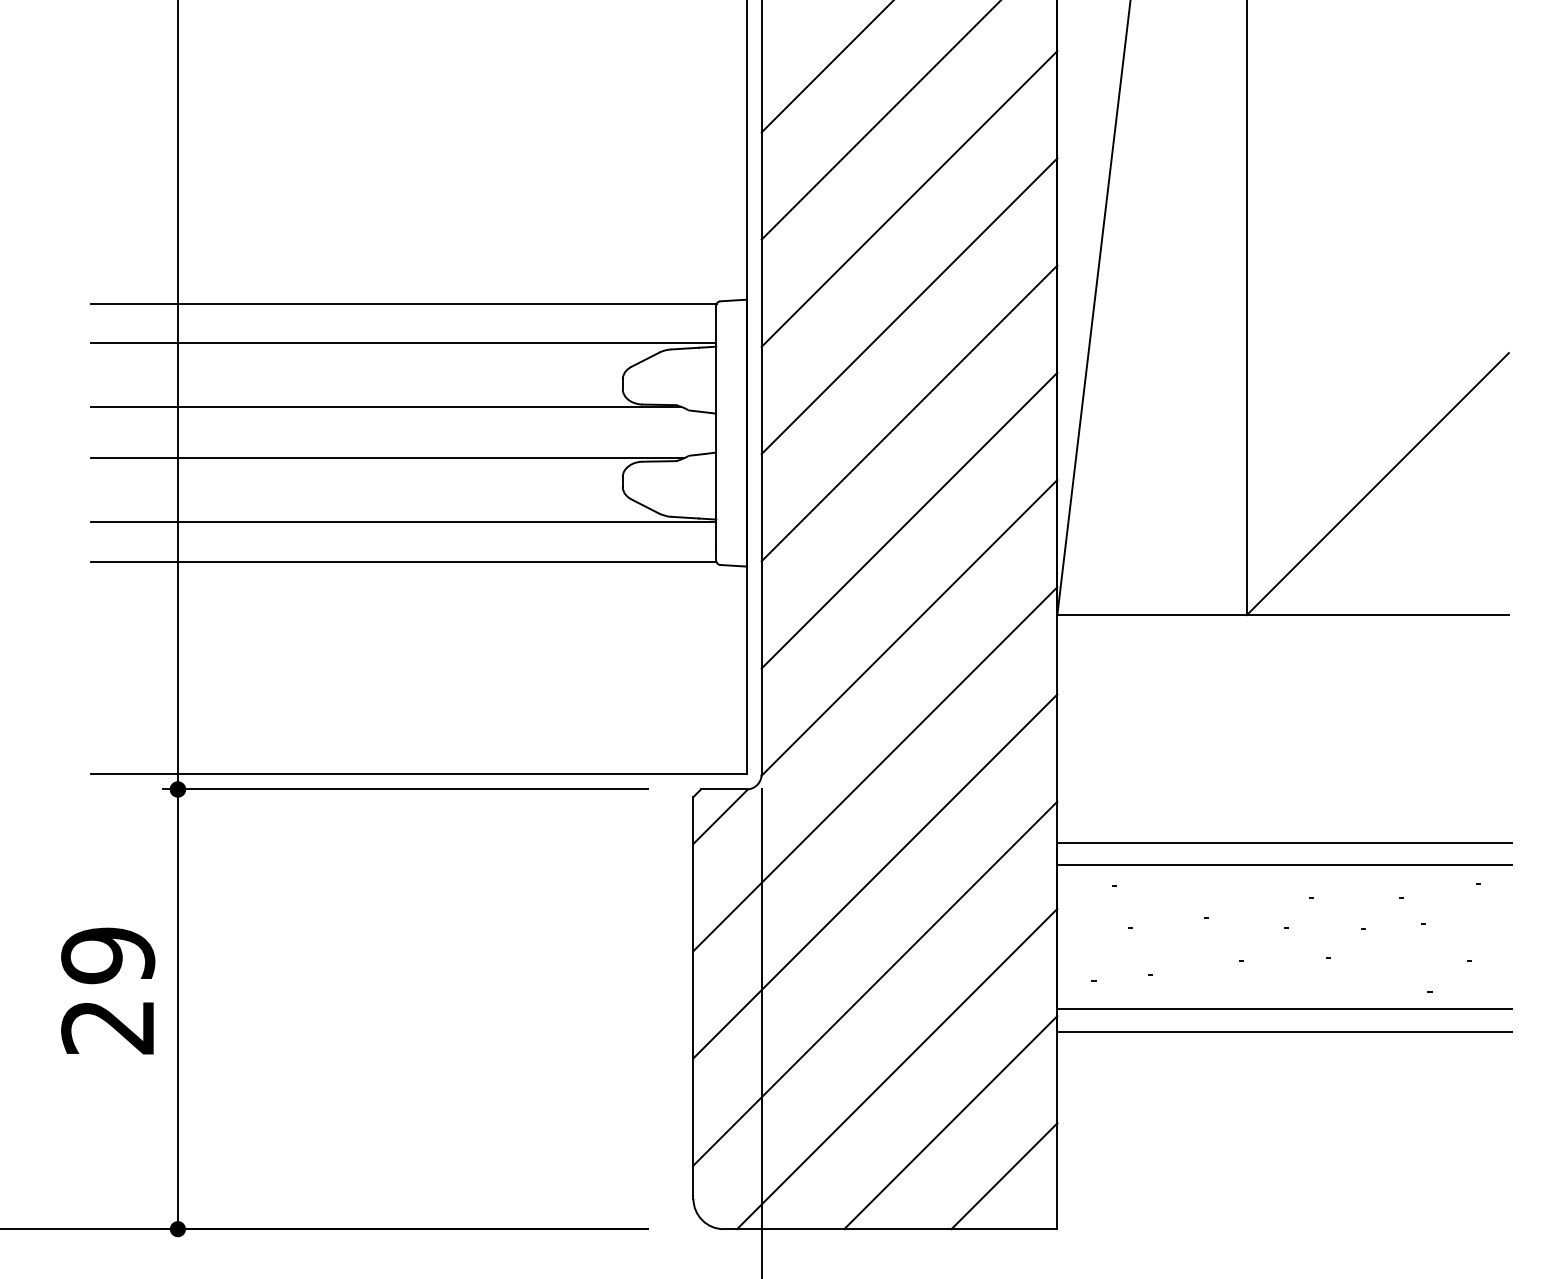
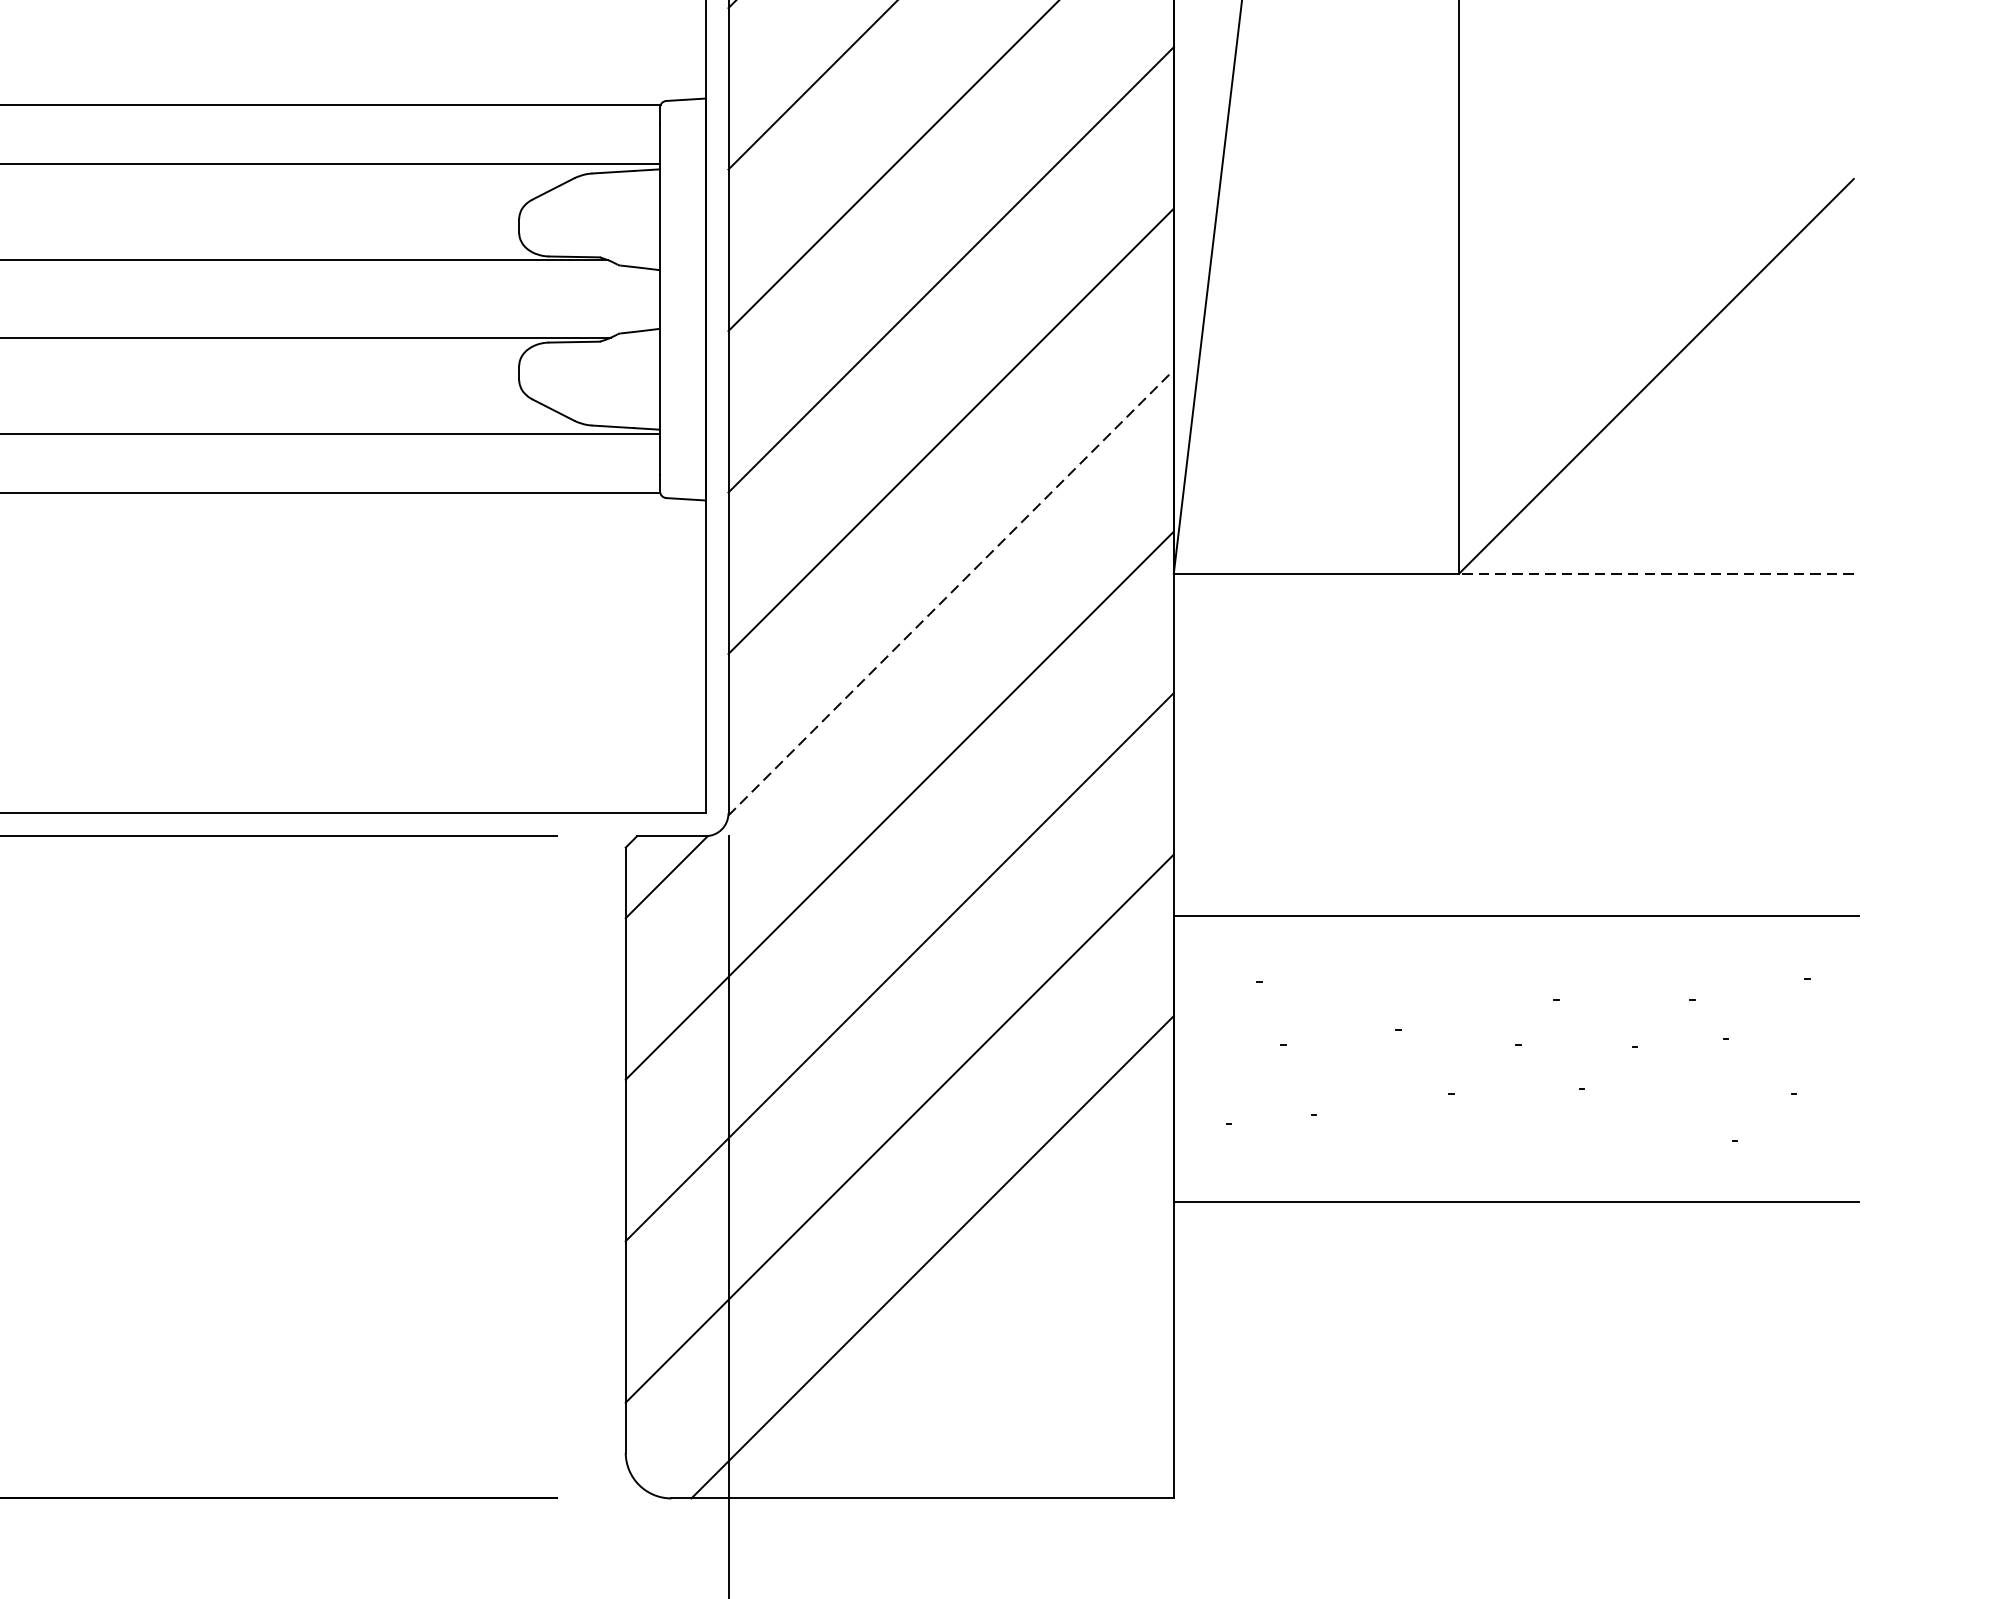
line: (1377, 615) -> (1655, 574), solid -> dashed
line: (909, 627) -> (951, 592), solid -> dashed
line: (1284, 865) -> (1515, 950), removed
line: (1284, 1009) -> (1515, 1167), removed
line: (950, 1122) -> (1012, 1337), removed
line: (1004, 1176) -> (1094, 1419), removed

